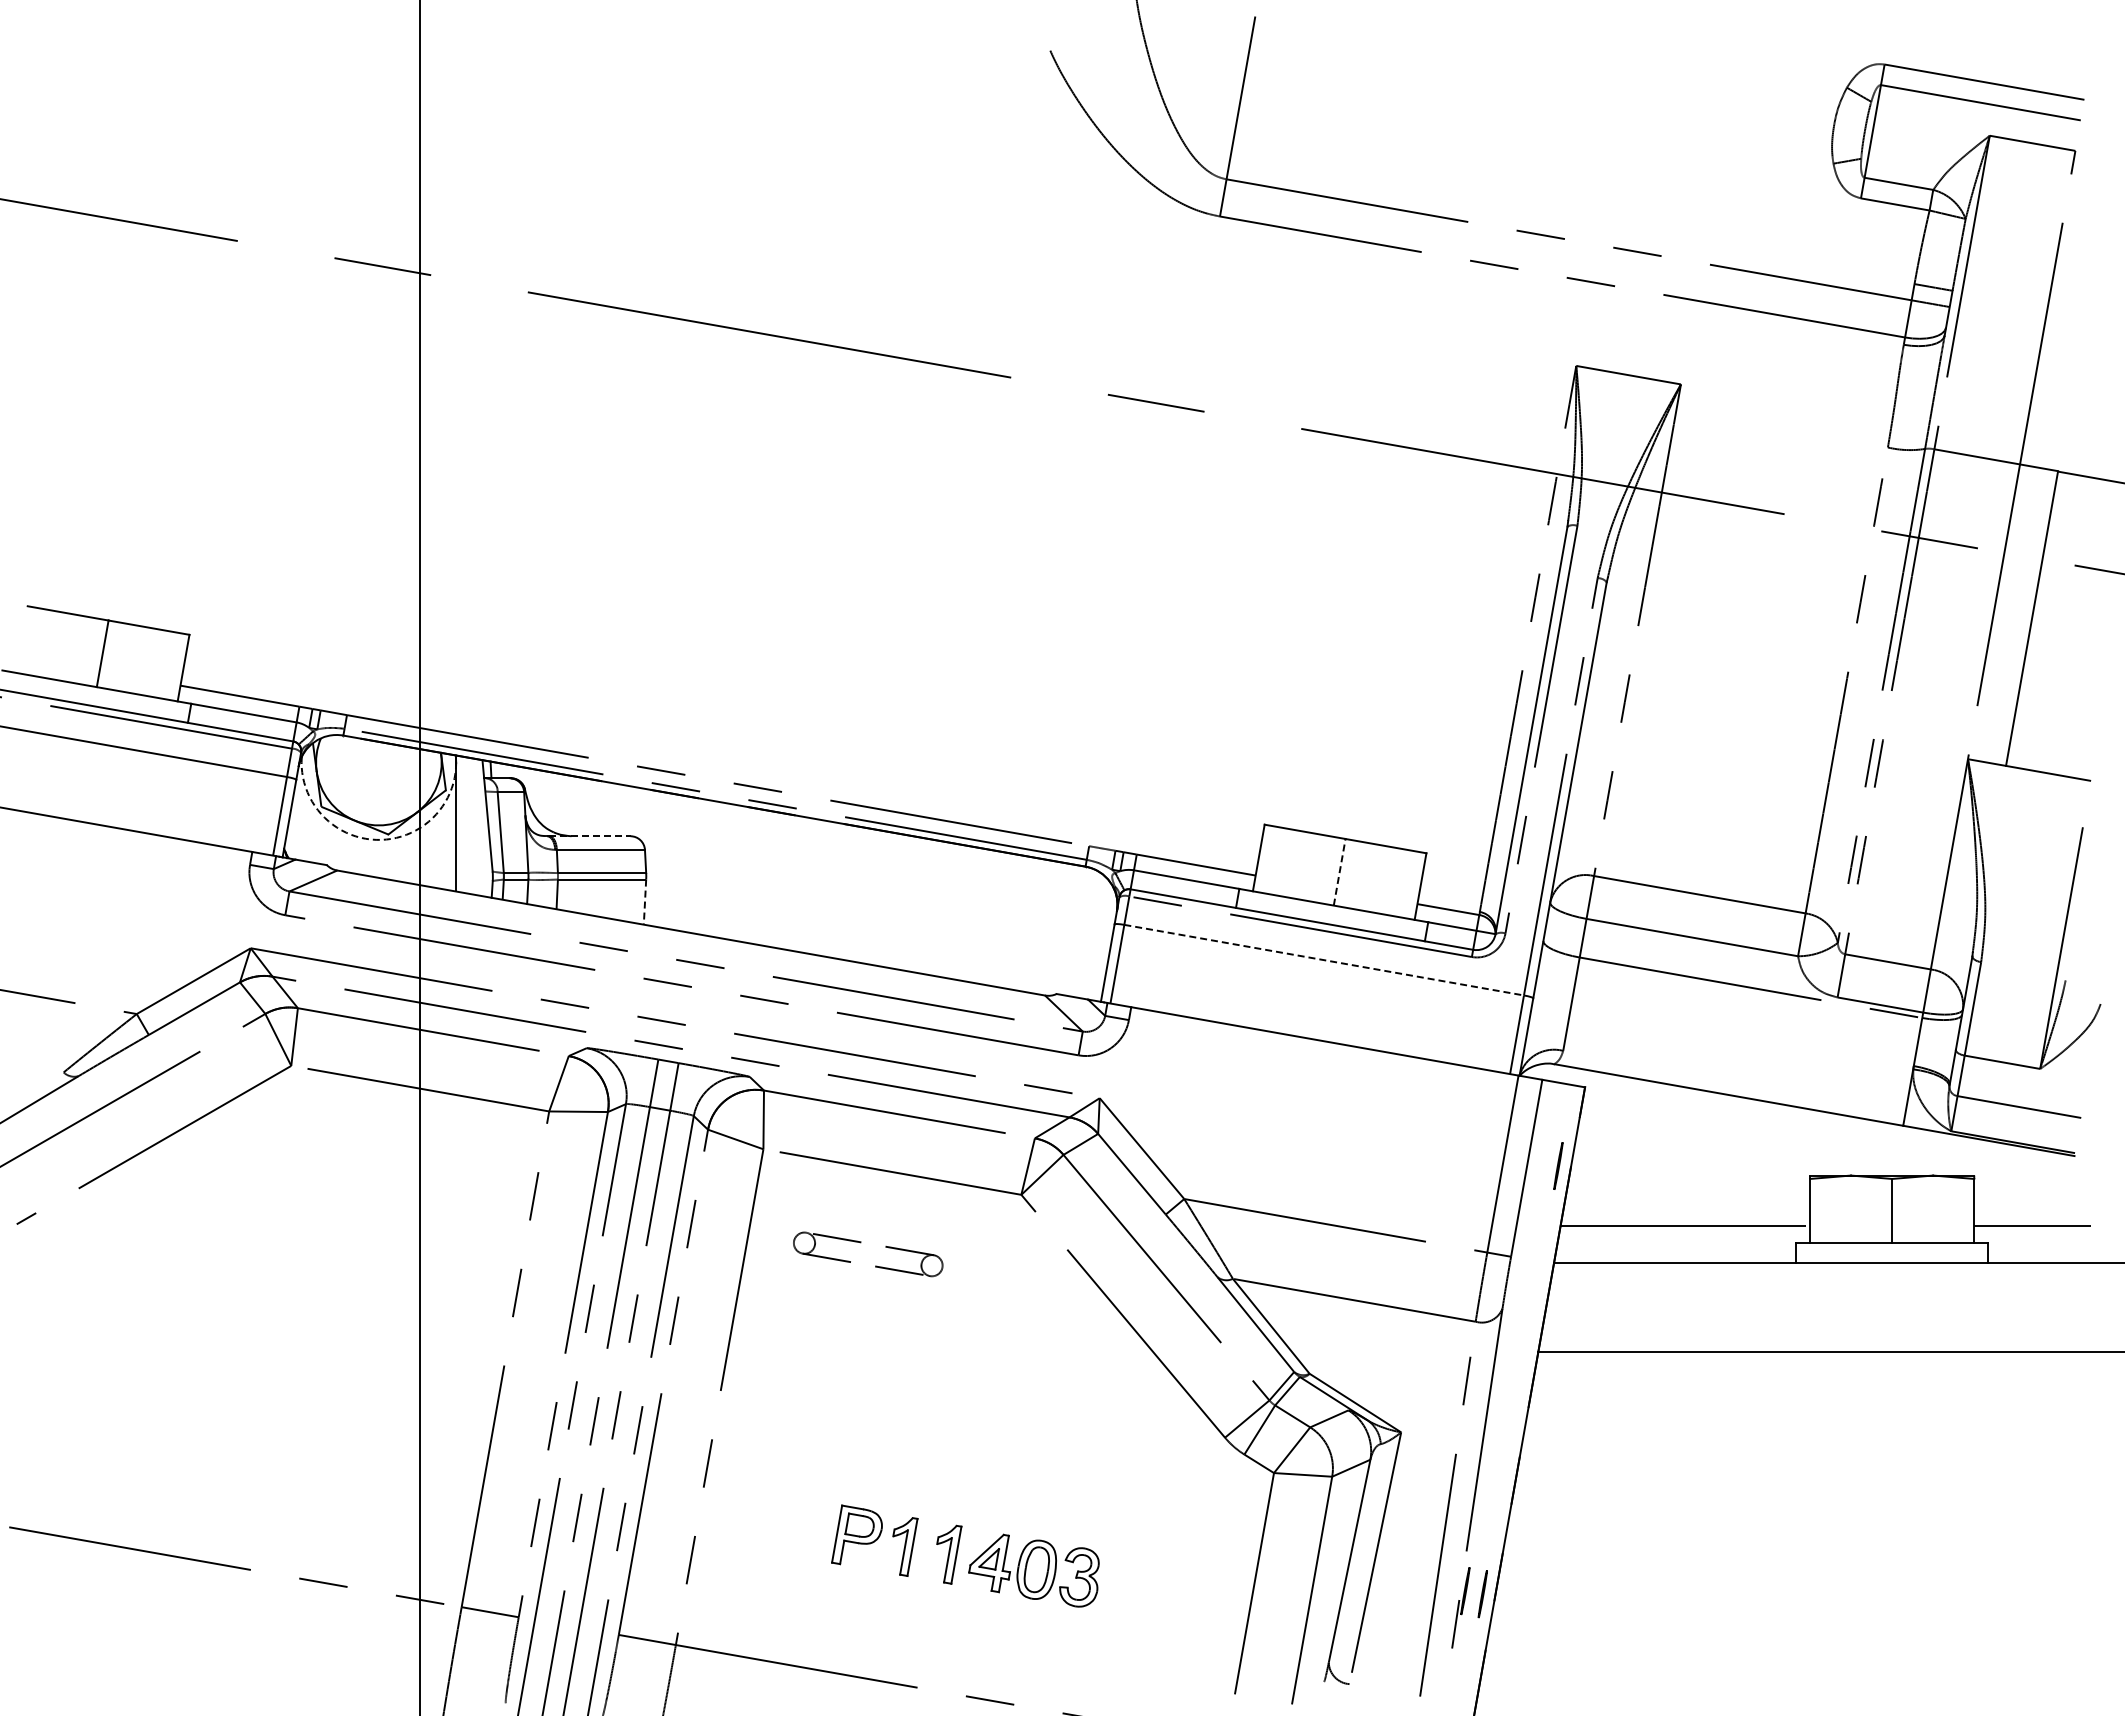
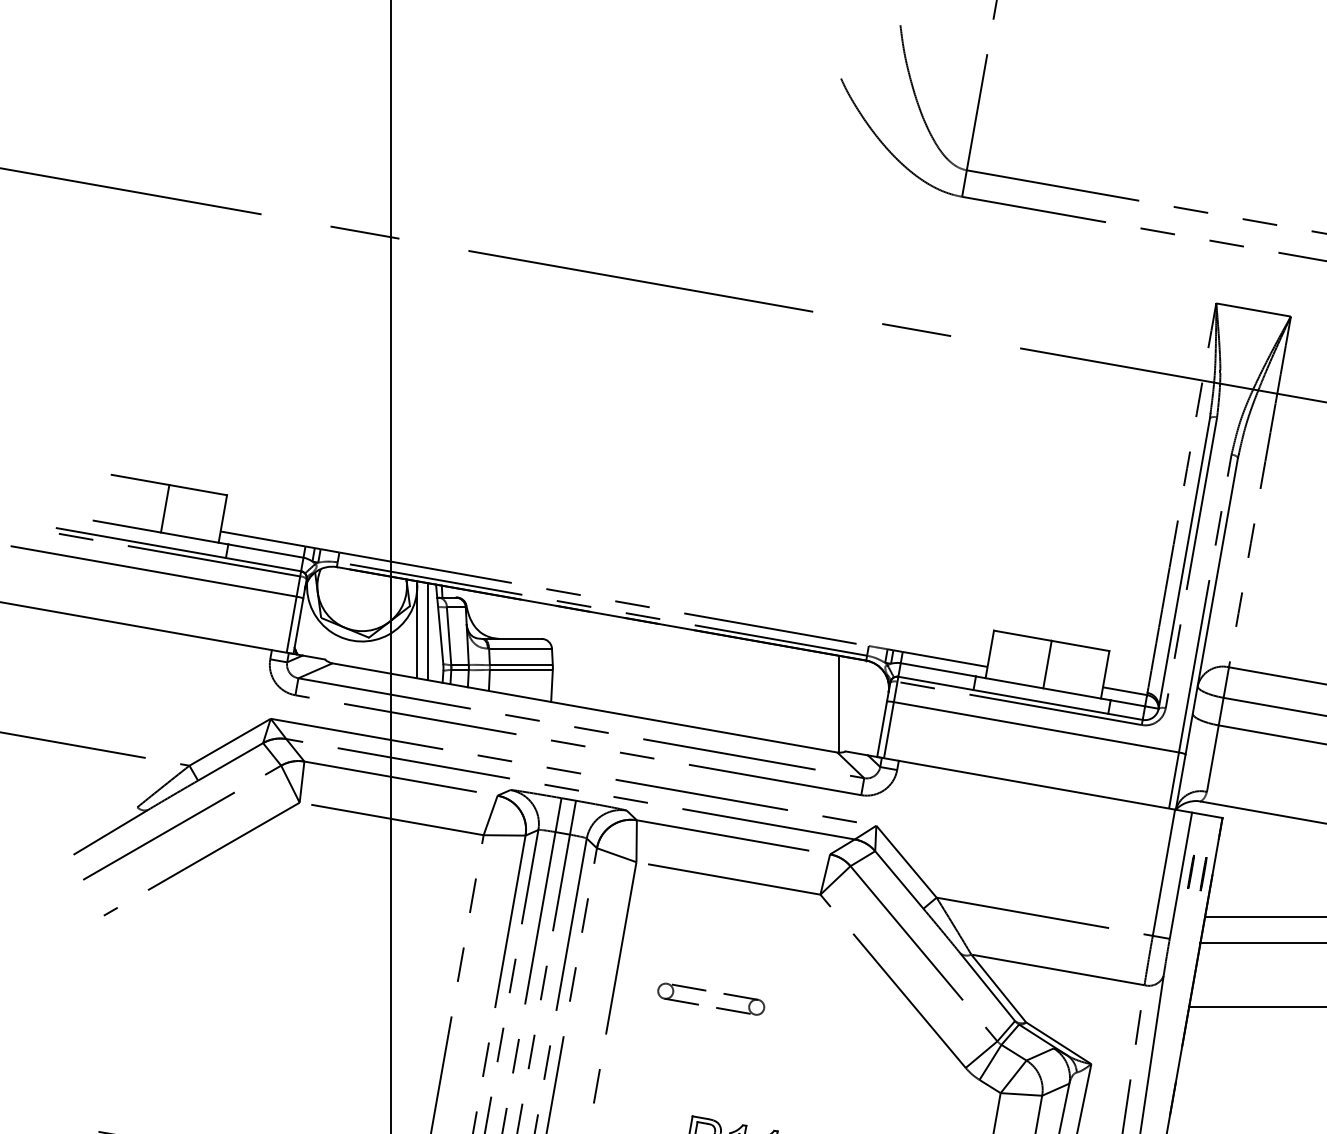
line: (471, 826) -> (428, 631), added
line: (589, 836) -> (512, 639), dashed -> solid
arc: (376, 839) -> (360, 641), dashed -> solid
line: (1339, 872) -> (1047, 664), dashed -> solid
line: (645, 902) -> (552, 686), dashed -> solid
line: (1047, 927) -> (839, 703), added
line: (1324, 960) -> (1036, 727), dashed -> solid
line: (1540, 1162) -> (1190, 871), added
part: (875, 1265) -> (716, 1007), moved

